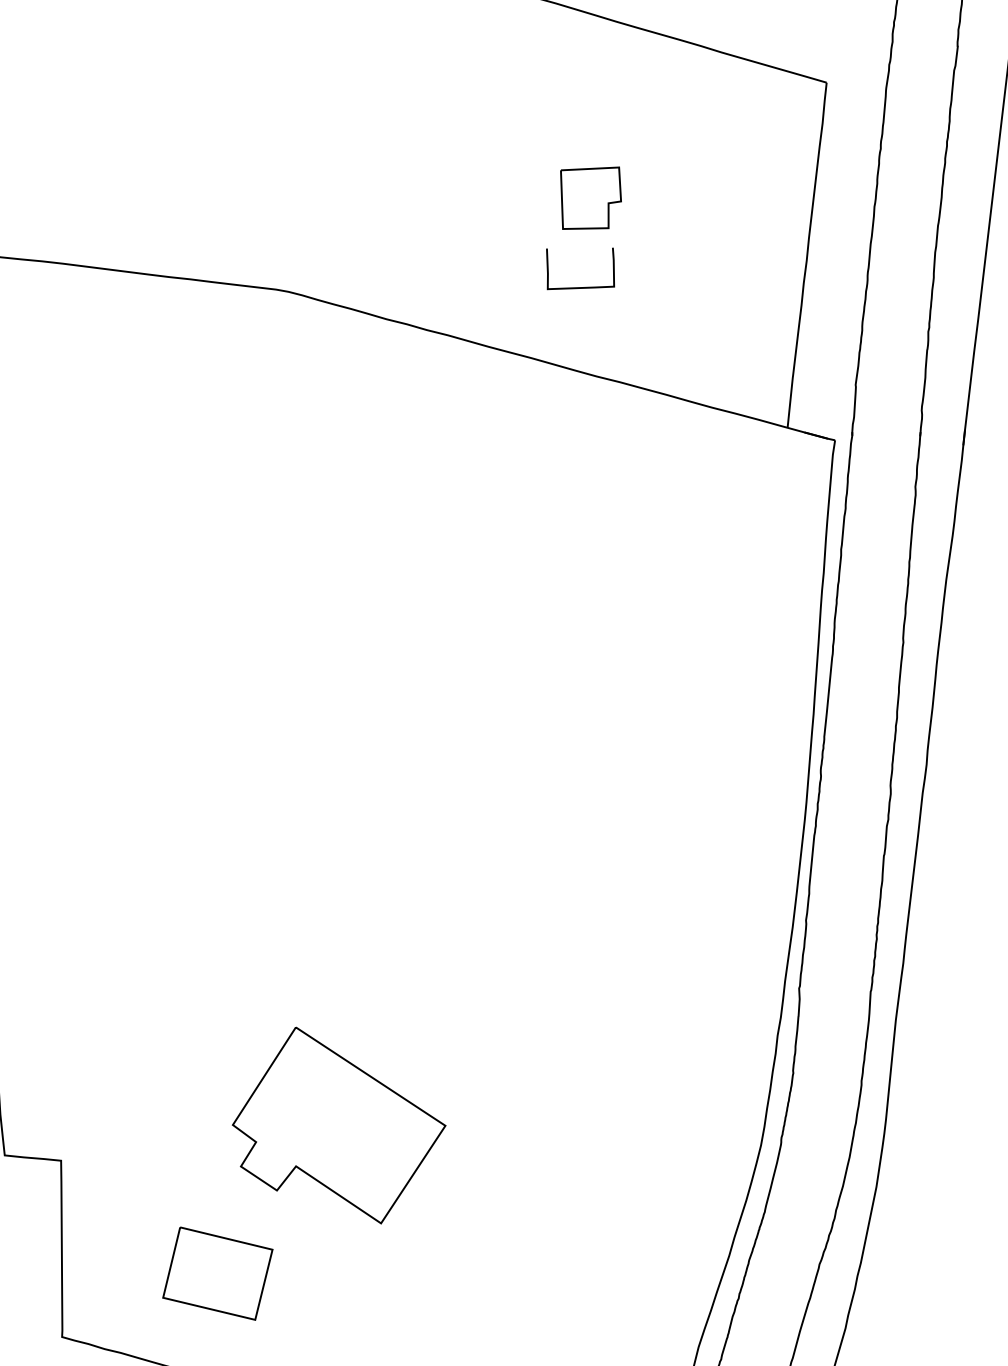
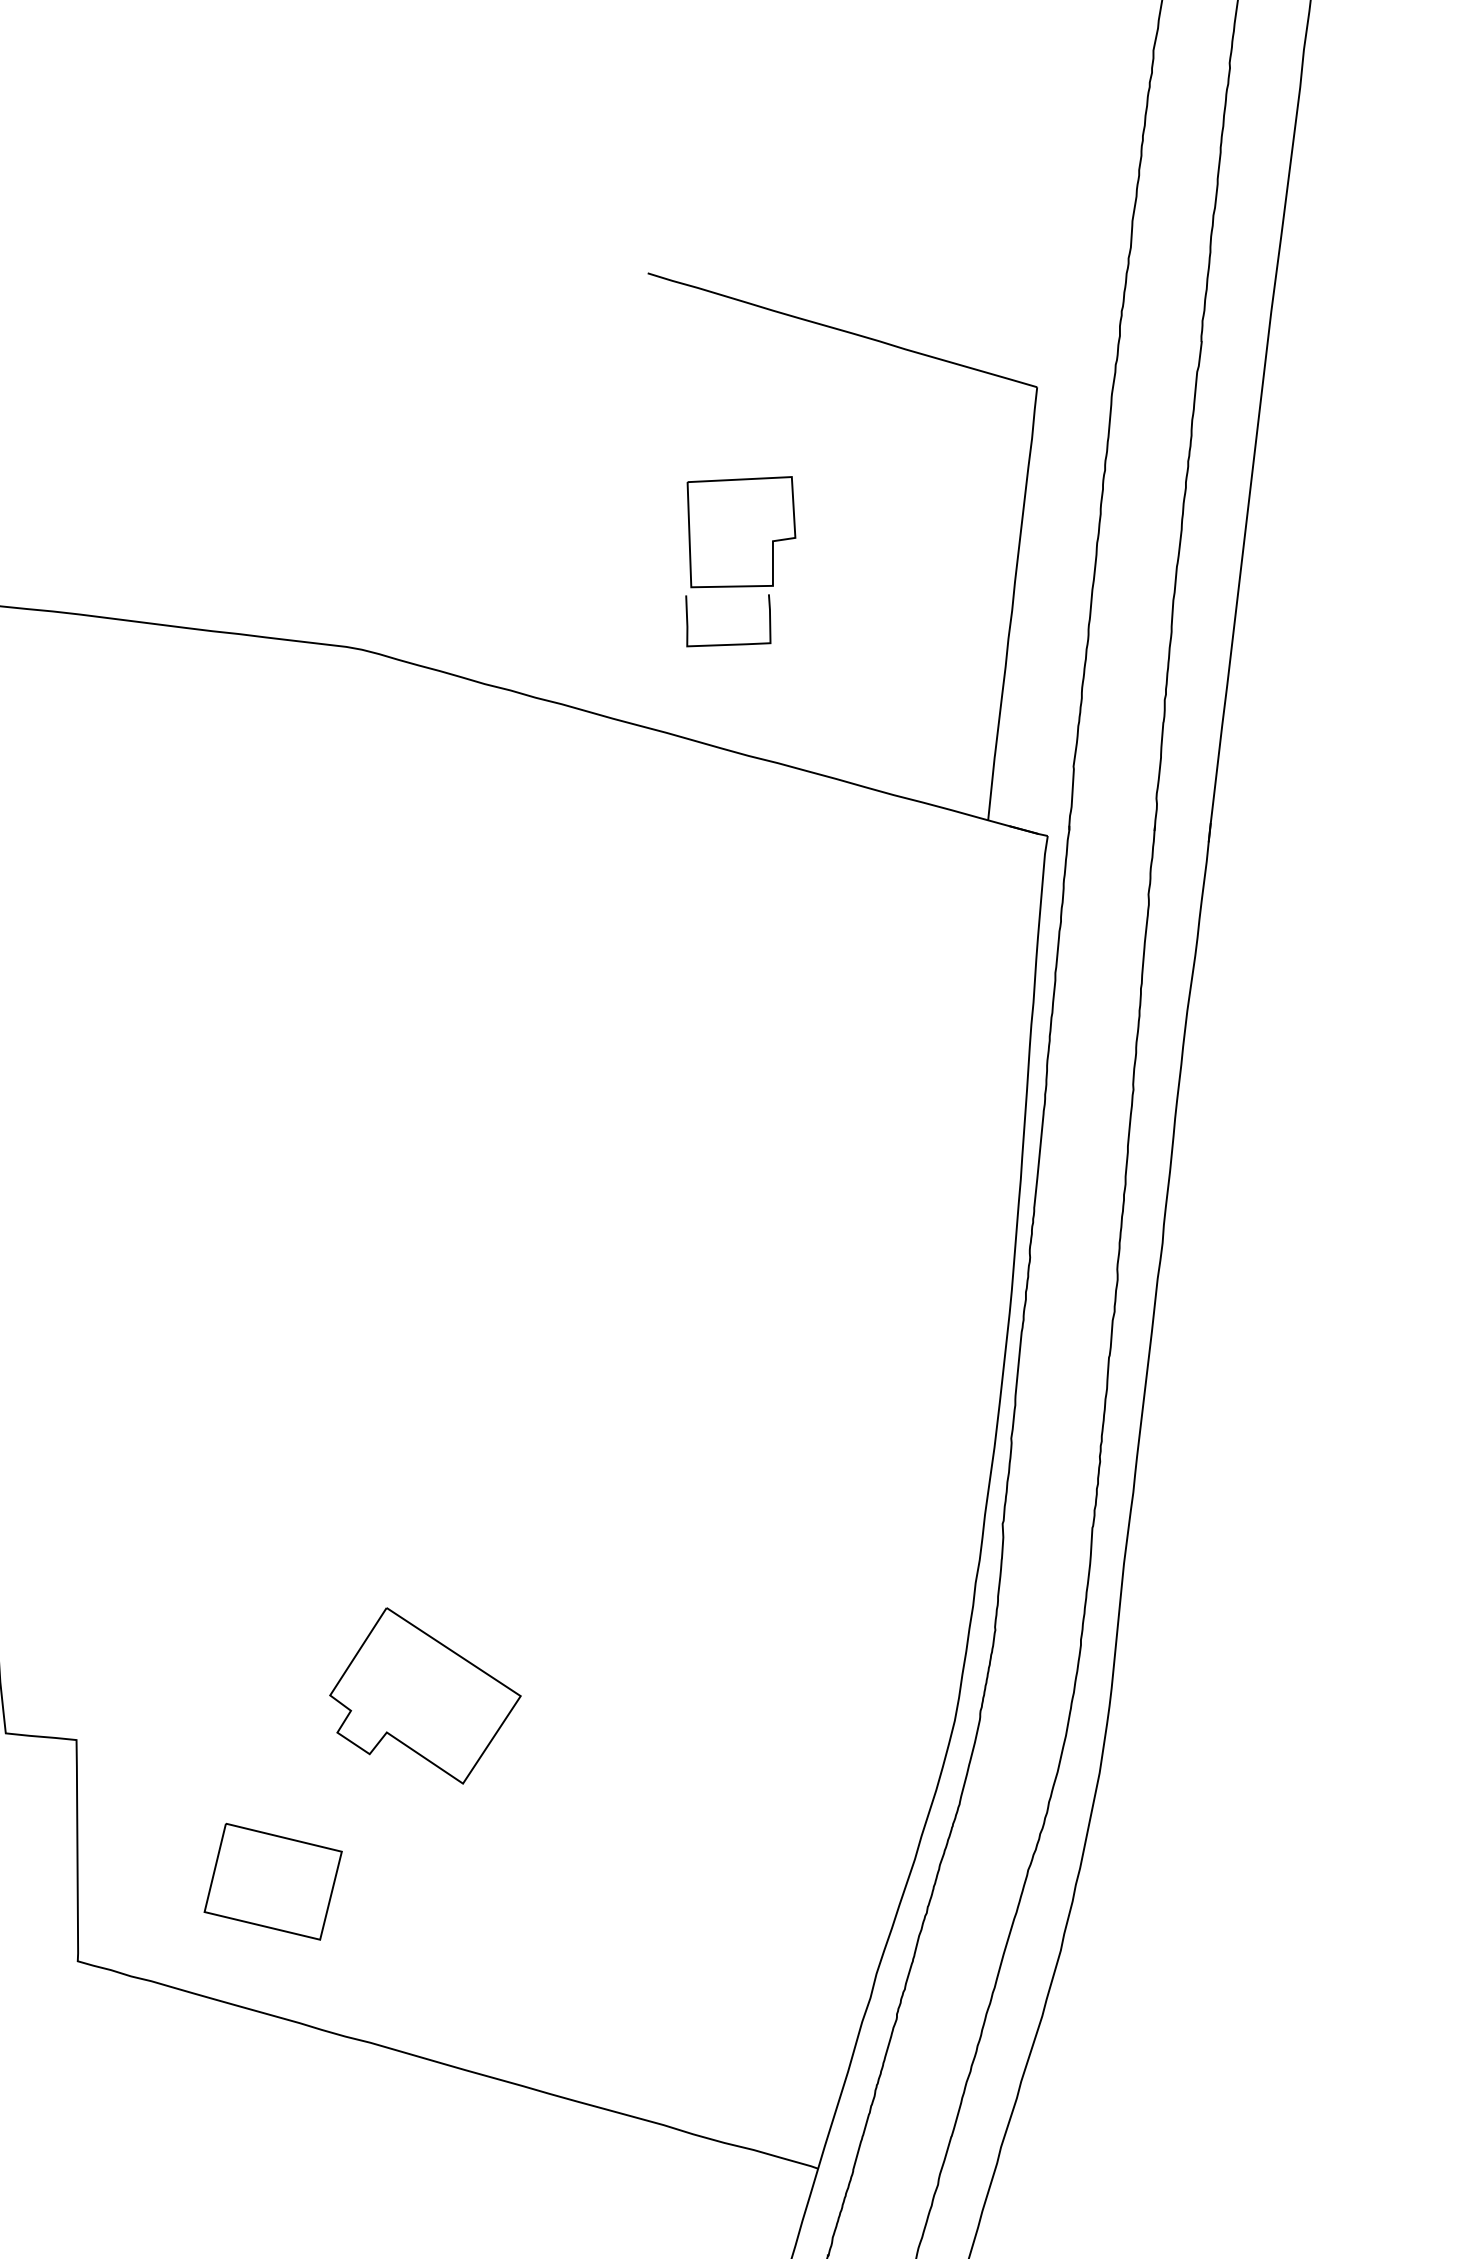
part: (591, 198) -> (741, 532), size x1.43
part: (339, 1125) -> (425, 1695), size x0.71

